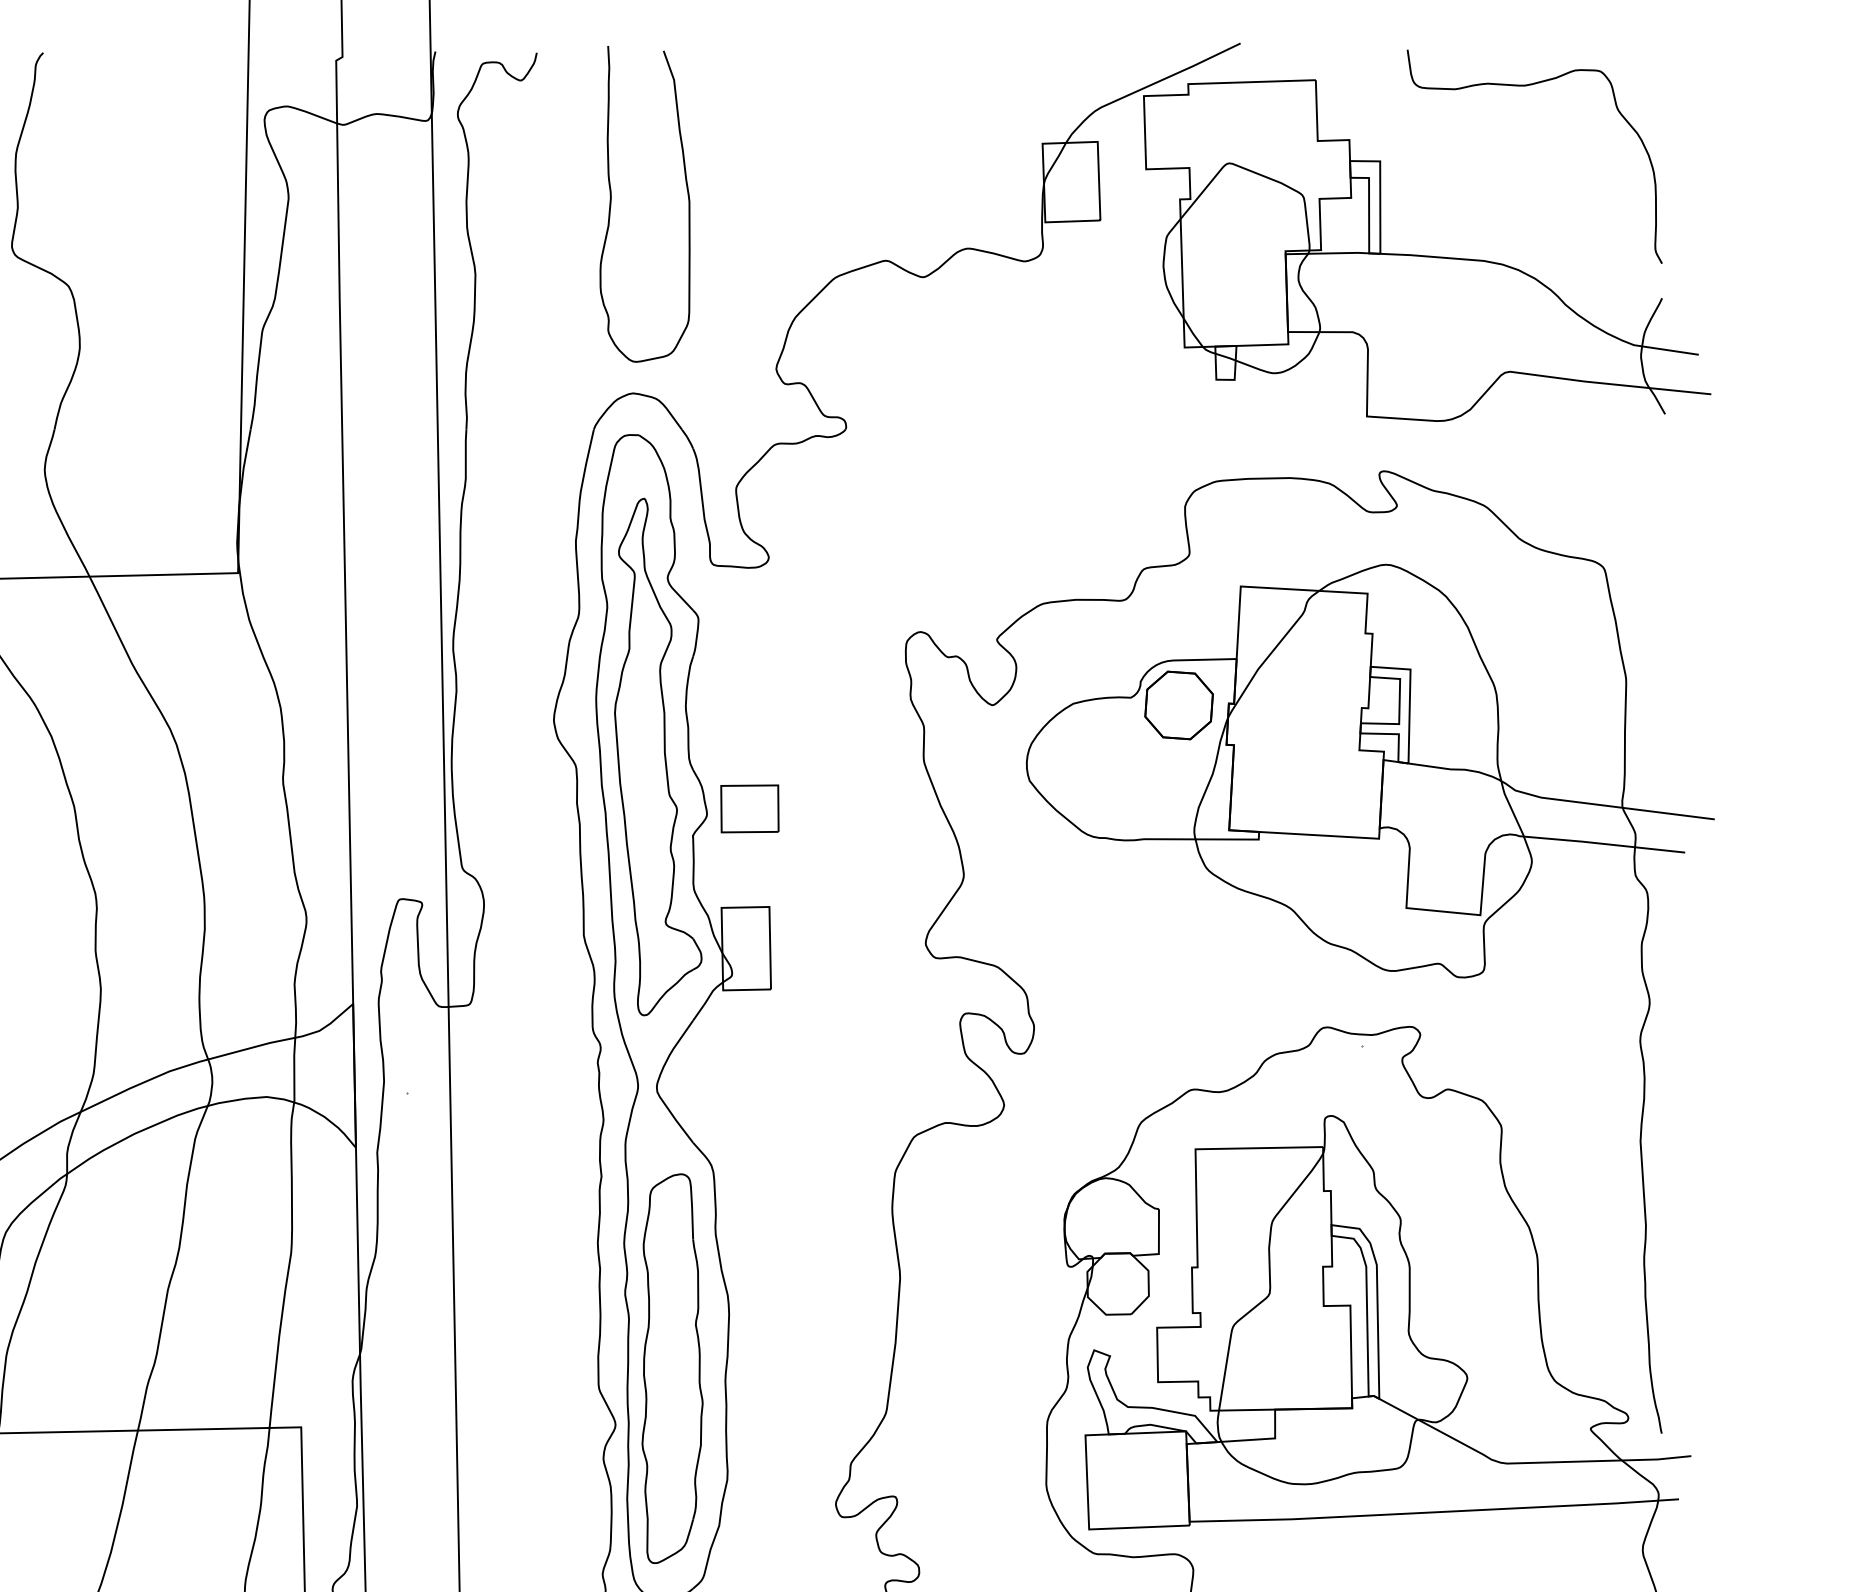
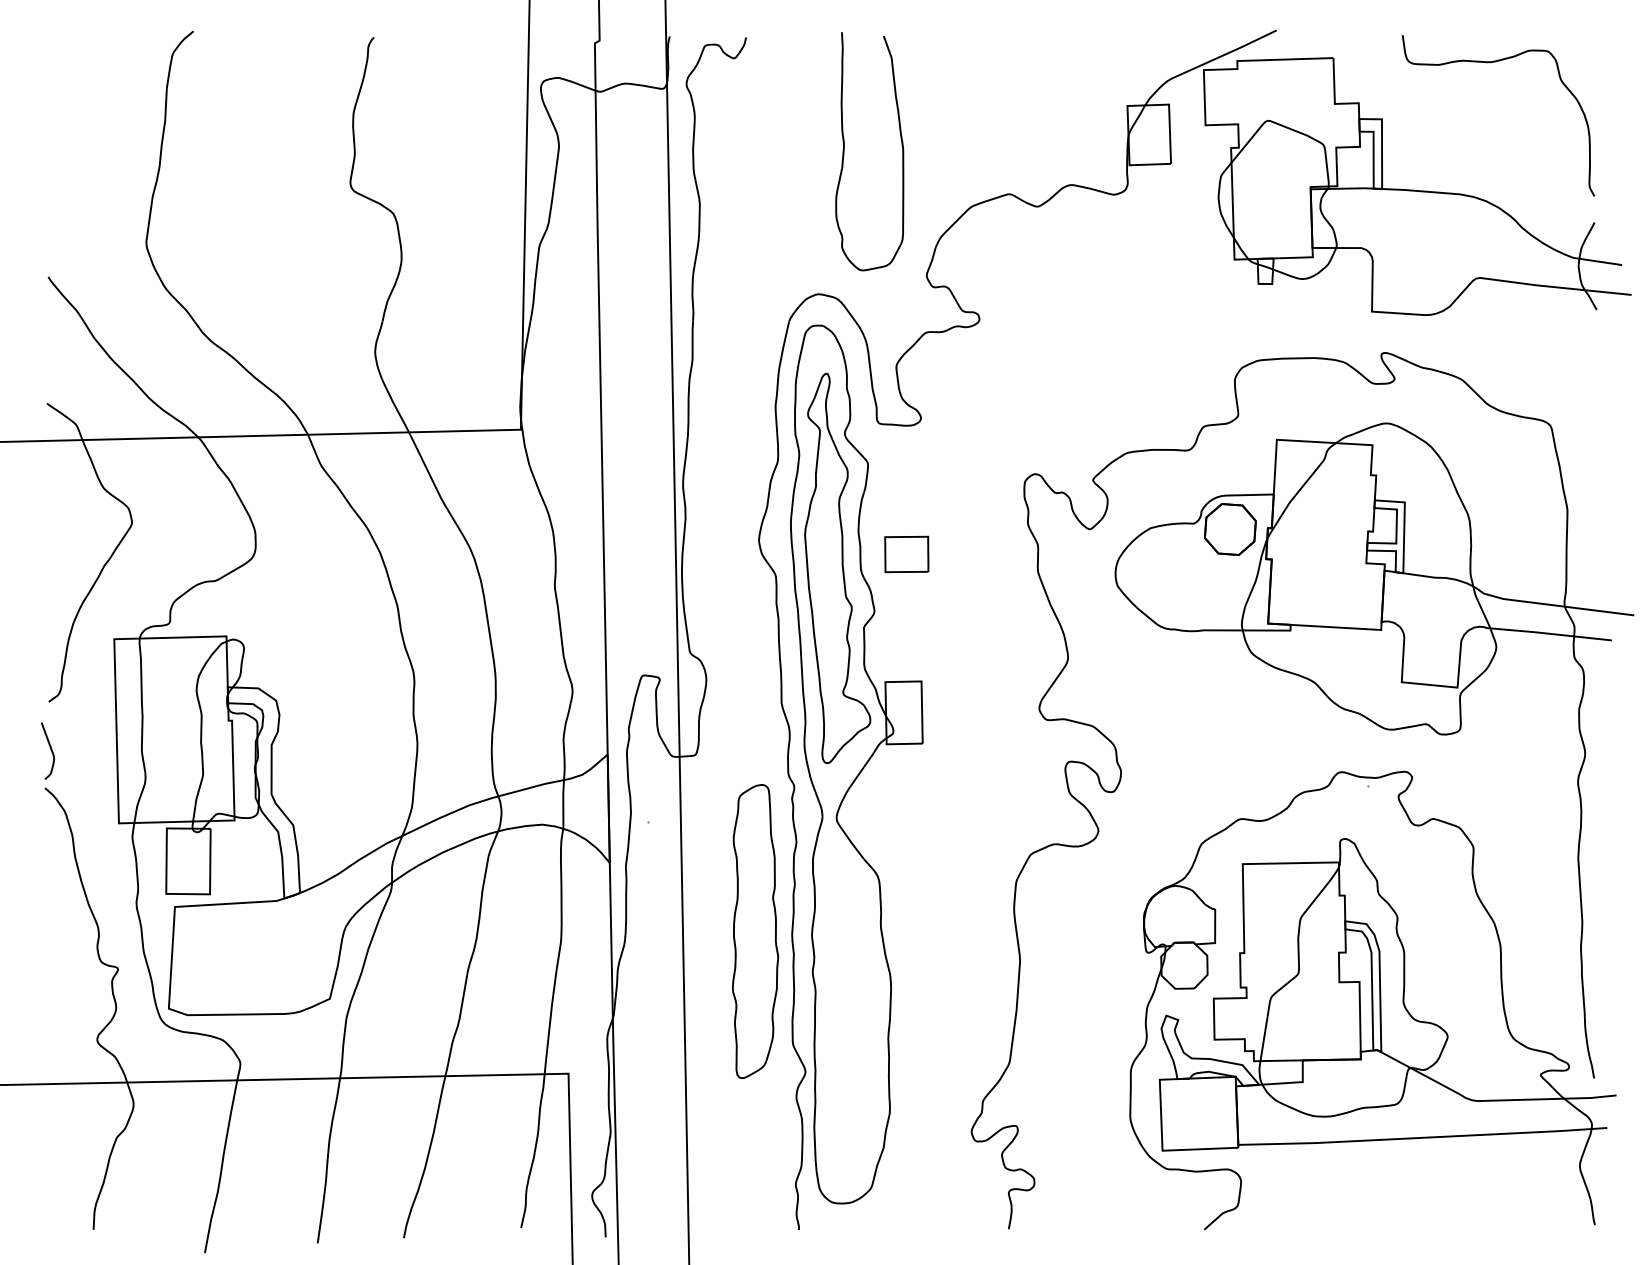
curve: (611, 204) -> (844, 151), moved
part: (749, 808) -> (906, 554), moved
part: (672, 1368) -> (755, 931), moved

